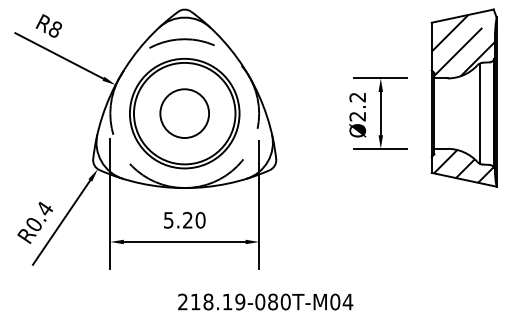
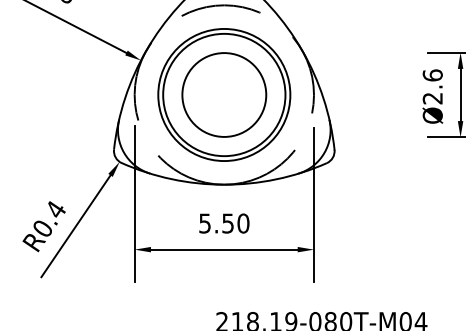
text: (357, 97) -> (432, 75), Ø2.2 -> Ø2.6
circle: (184, 113) -> (224, 94), size x1.43
text: (187, 220) -> (227, 223), 5.20 -> 5.50

